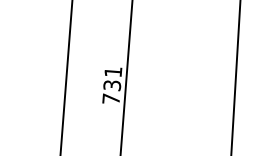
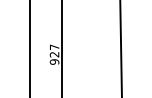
text: (112, 85) -> (54, 54), 731 -> 927

